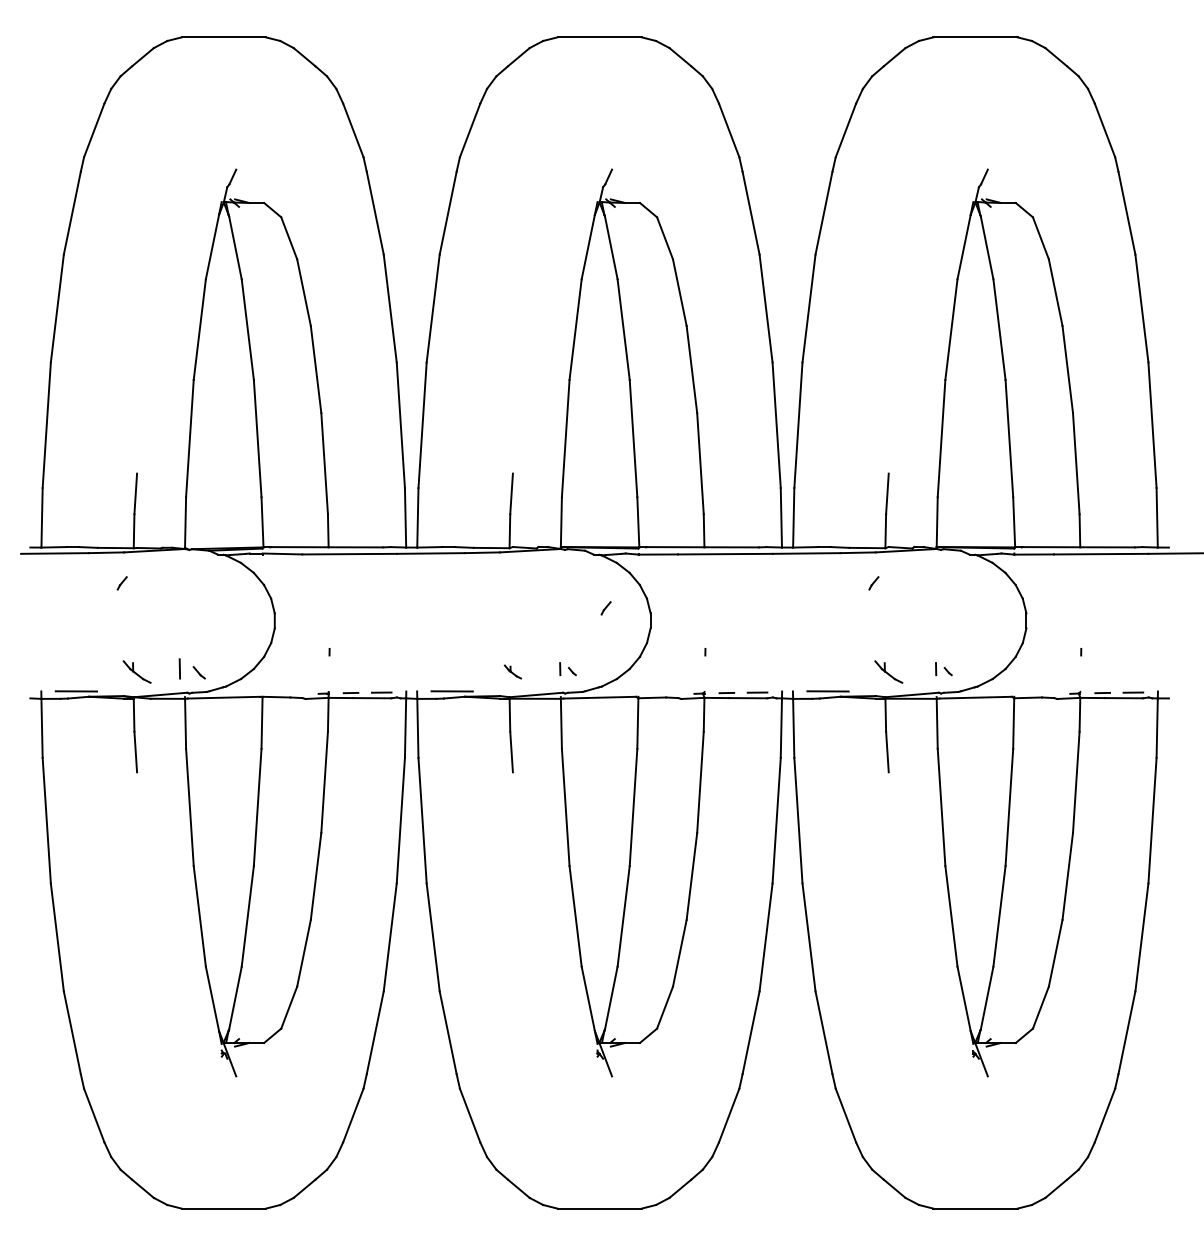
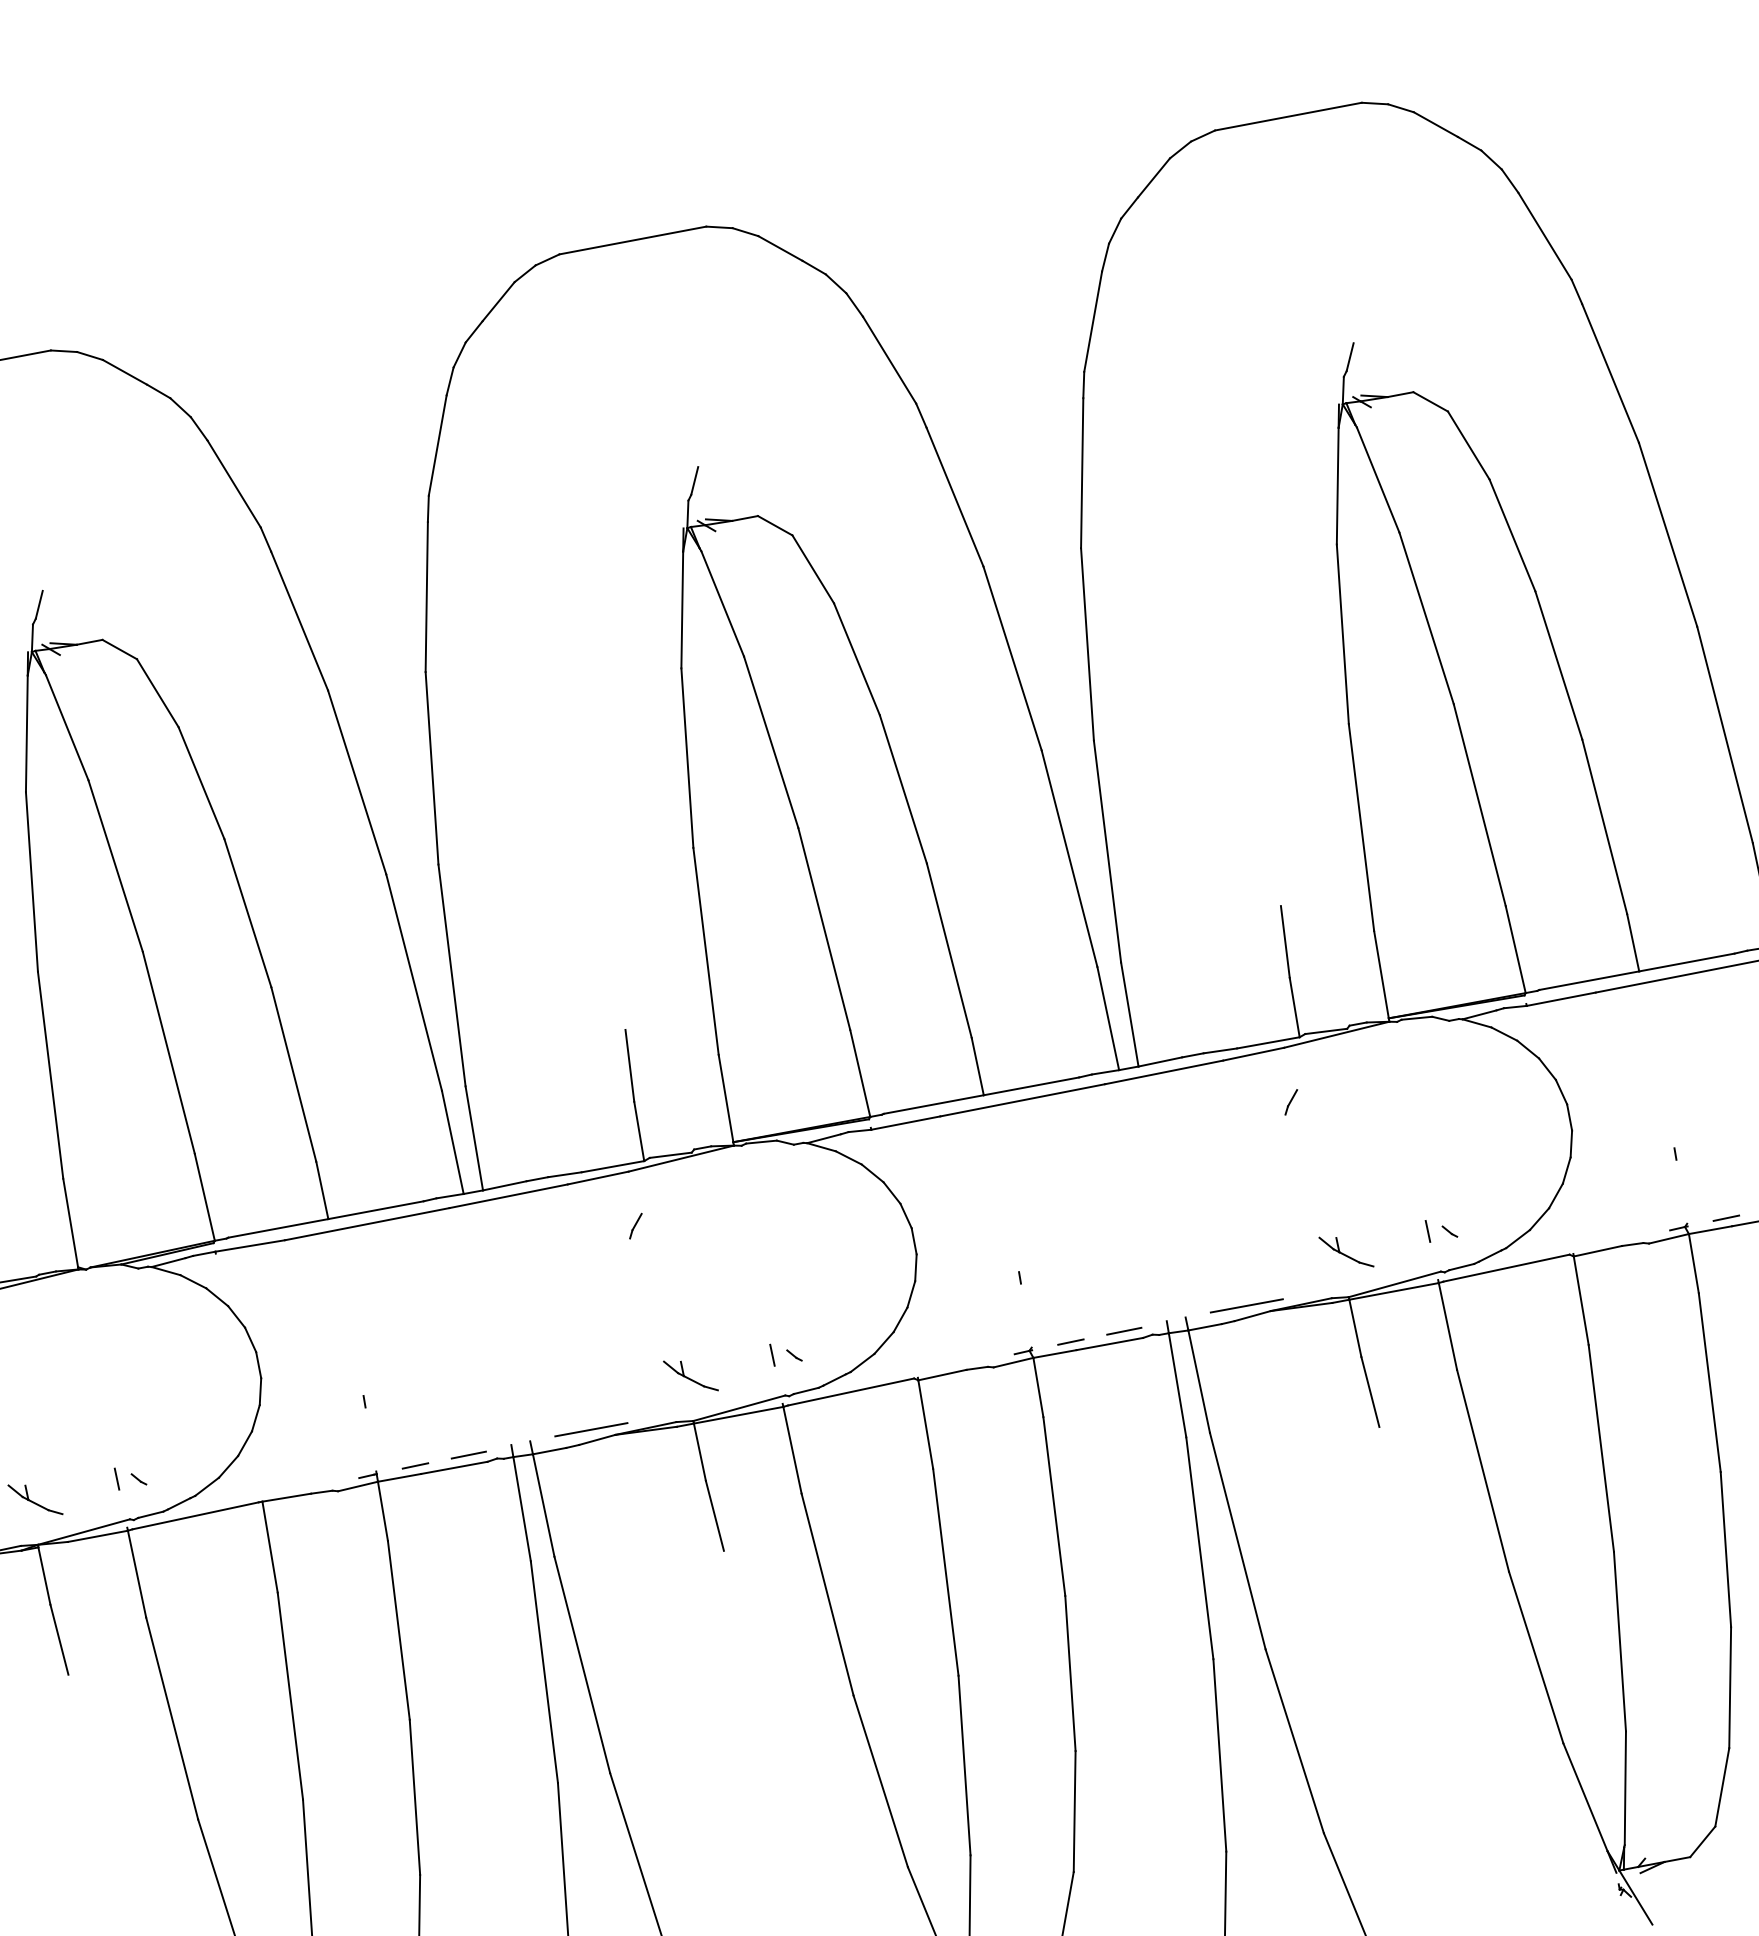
line: (605, 608) -> (634, 1226), moved
part: (191, 669) -> (129, 1477), size x0.62
part: (512, 671) -> (689, 1375), size x1.67

